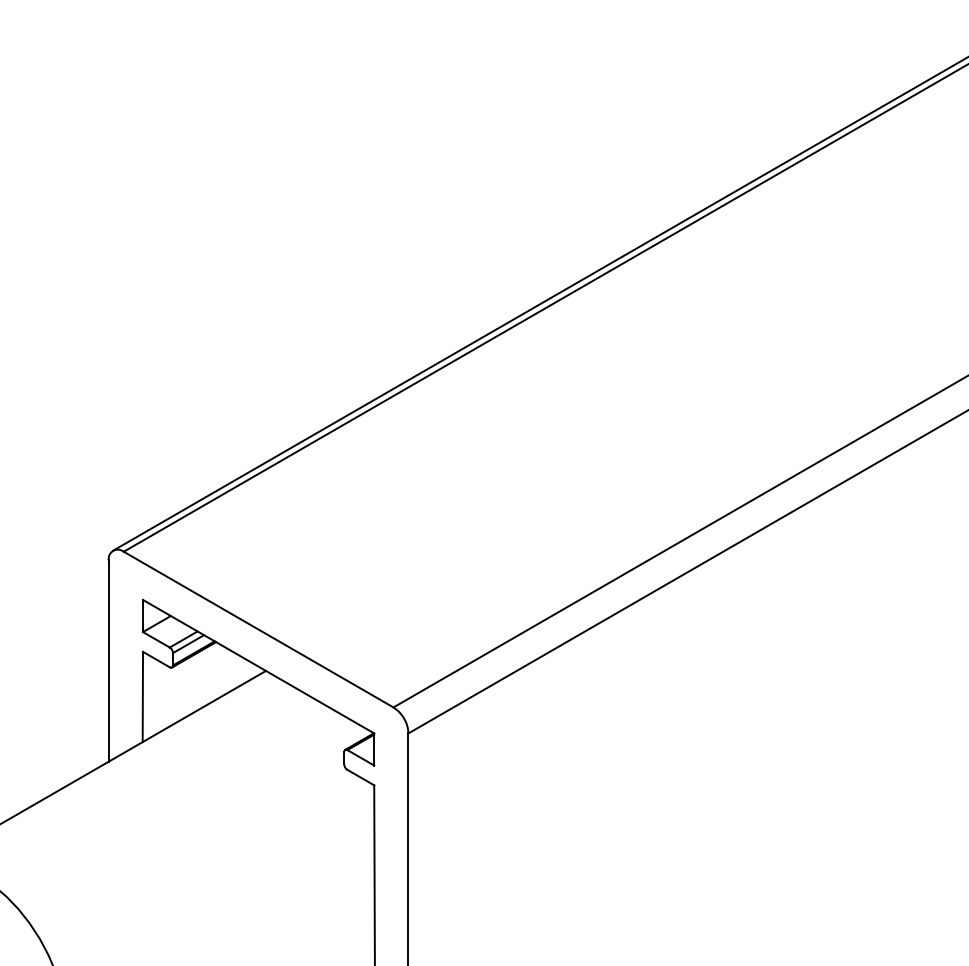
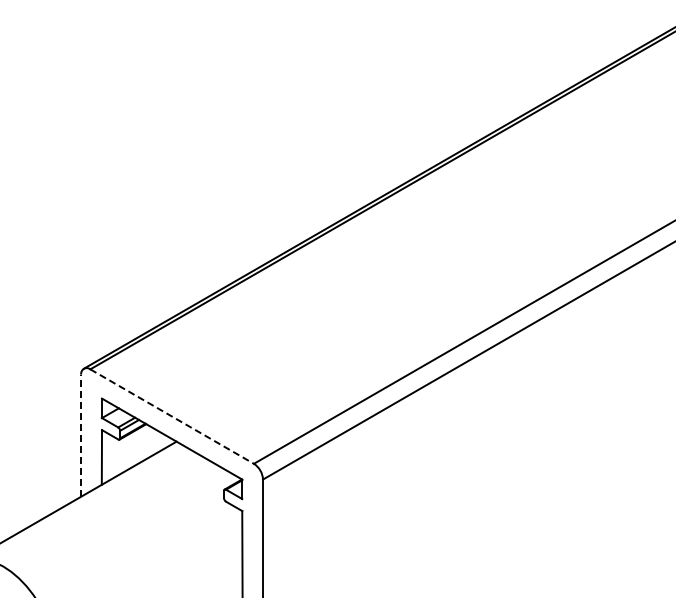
line: (259, 629) -> (172, 416), solid -> dashed
line: (109, 660) -> (81, 435), solid -> dashed

